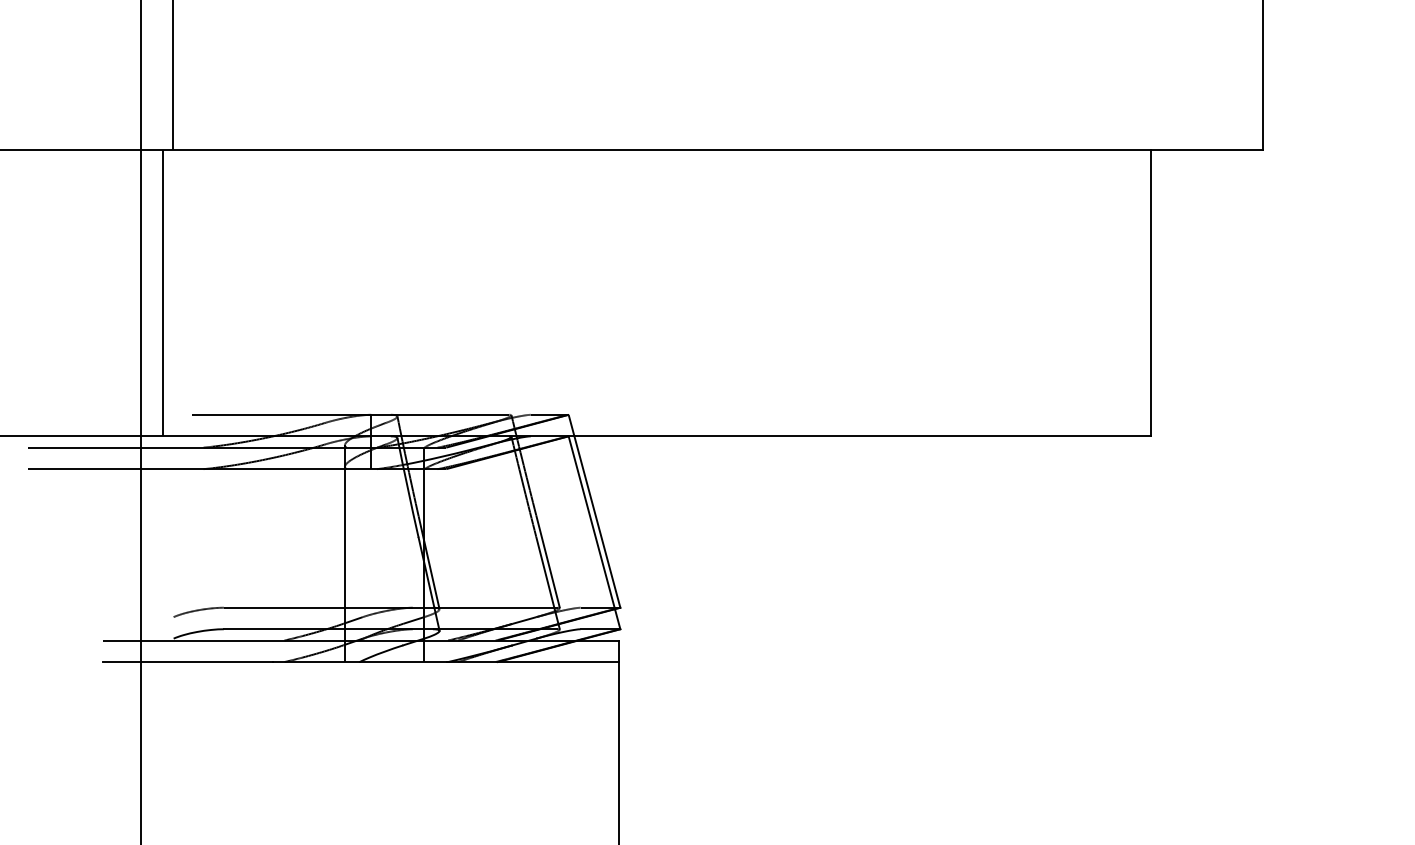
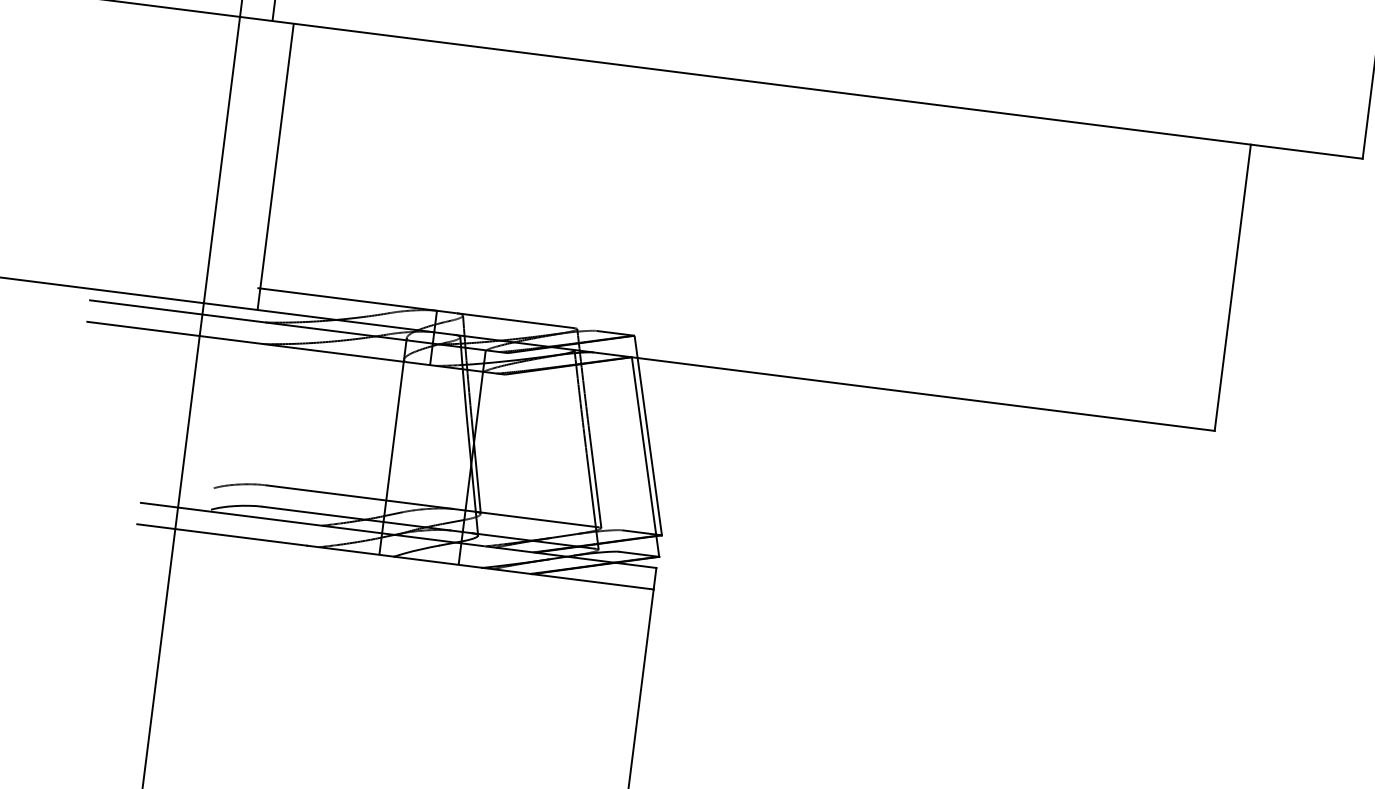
line: (162, 293) -> (275, 167), moved

